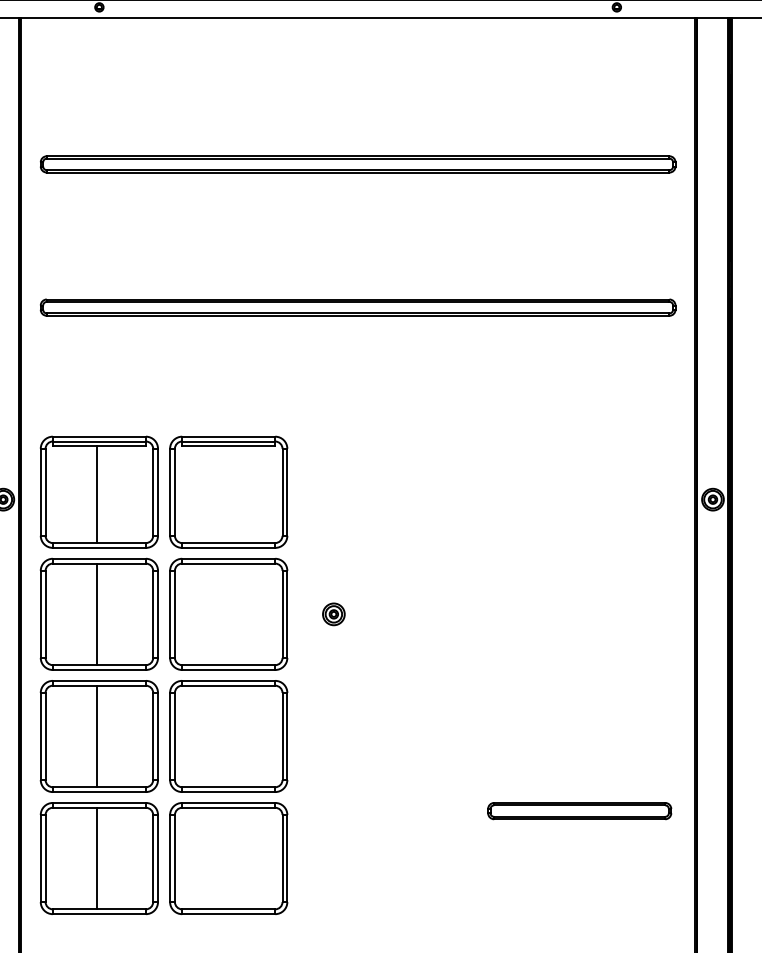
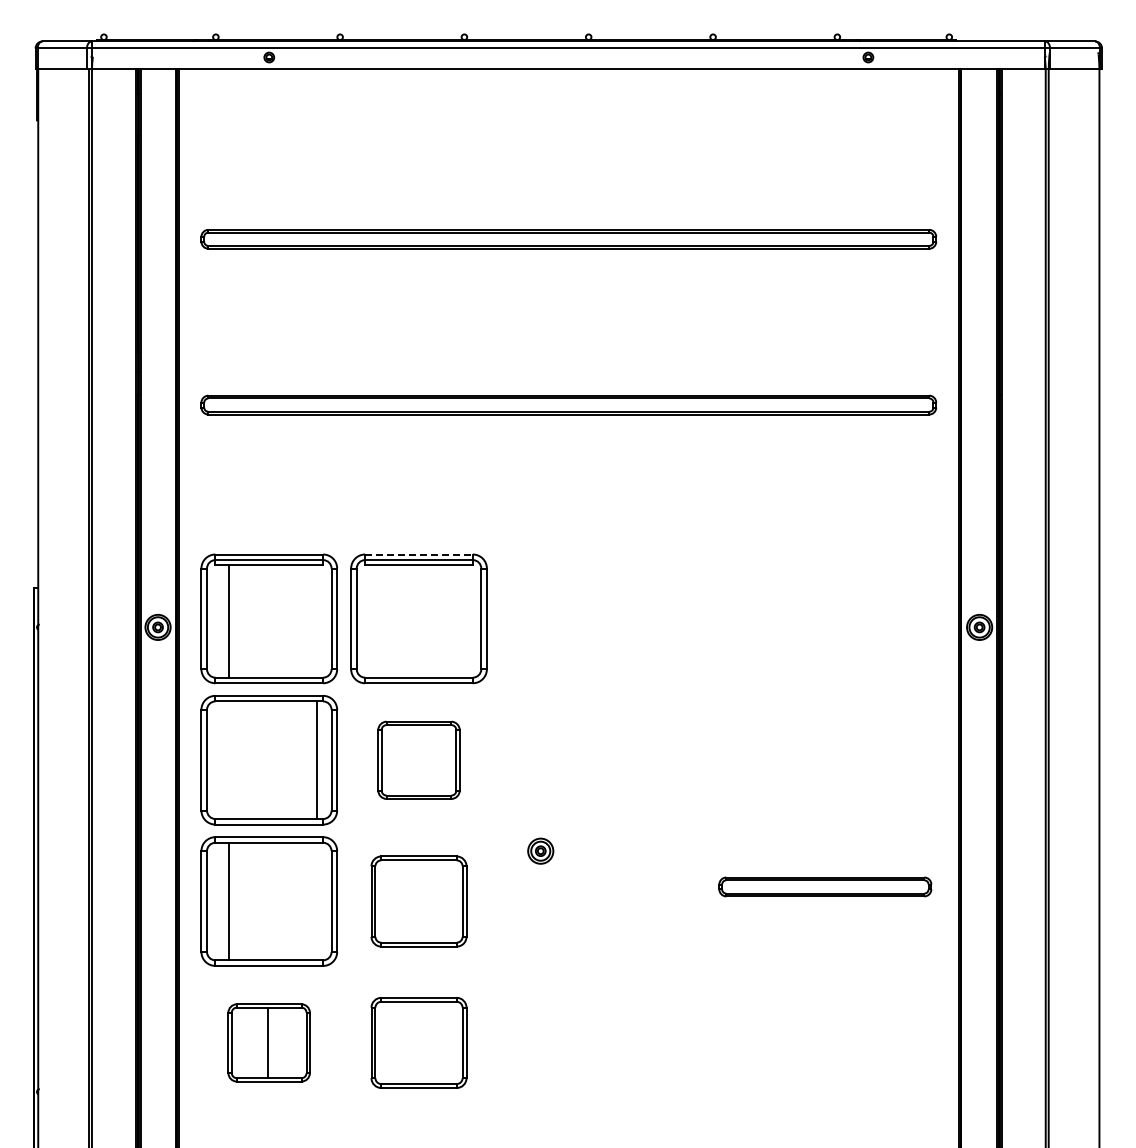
line: (229, 436) -> (419, 554), solid -> dashed
line: (96, 493) -> (228, 620), moved
part: (333, 613) -> (540, 850), moved
line: (96, 614) -> (316, 760), moved
part: (228, 614) -> (418, 760), size x0.6
line: (96, 736) -> (228, 901), moved
part: (228, 736) -> (418, 901), size x0.7
part: (579, 810) -> (825, 886), moved
part: (98, 858) -> (268, 1042), size x0.6
part: (228, 858) -> (418, 1042), size x0.7

